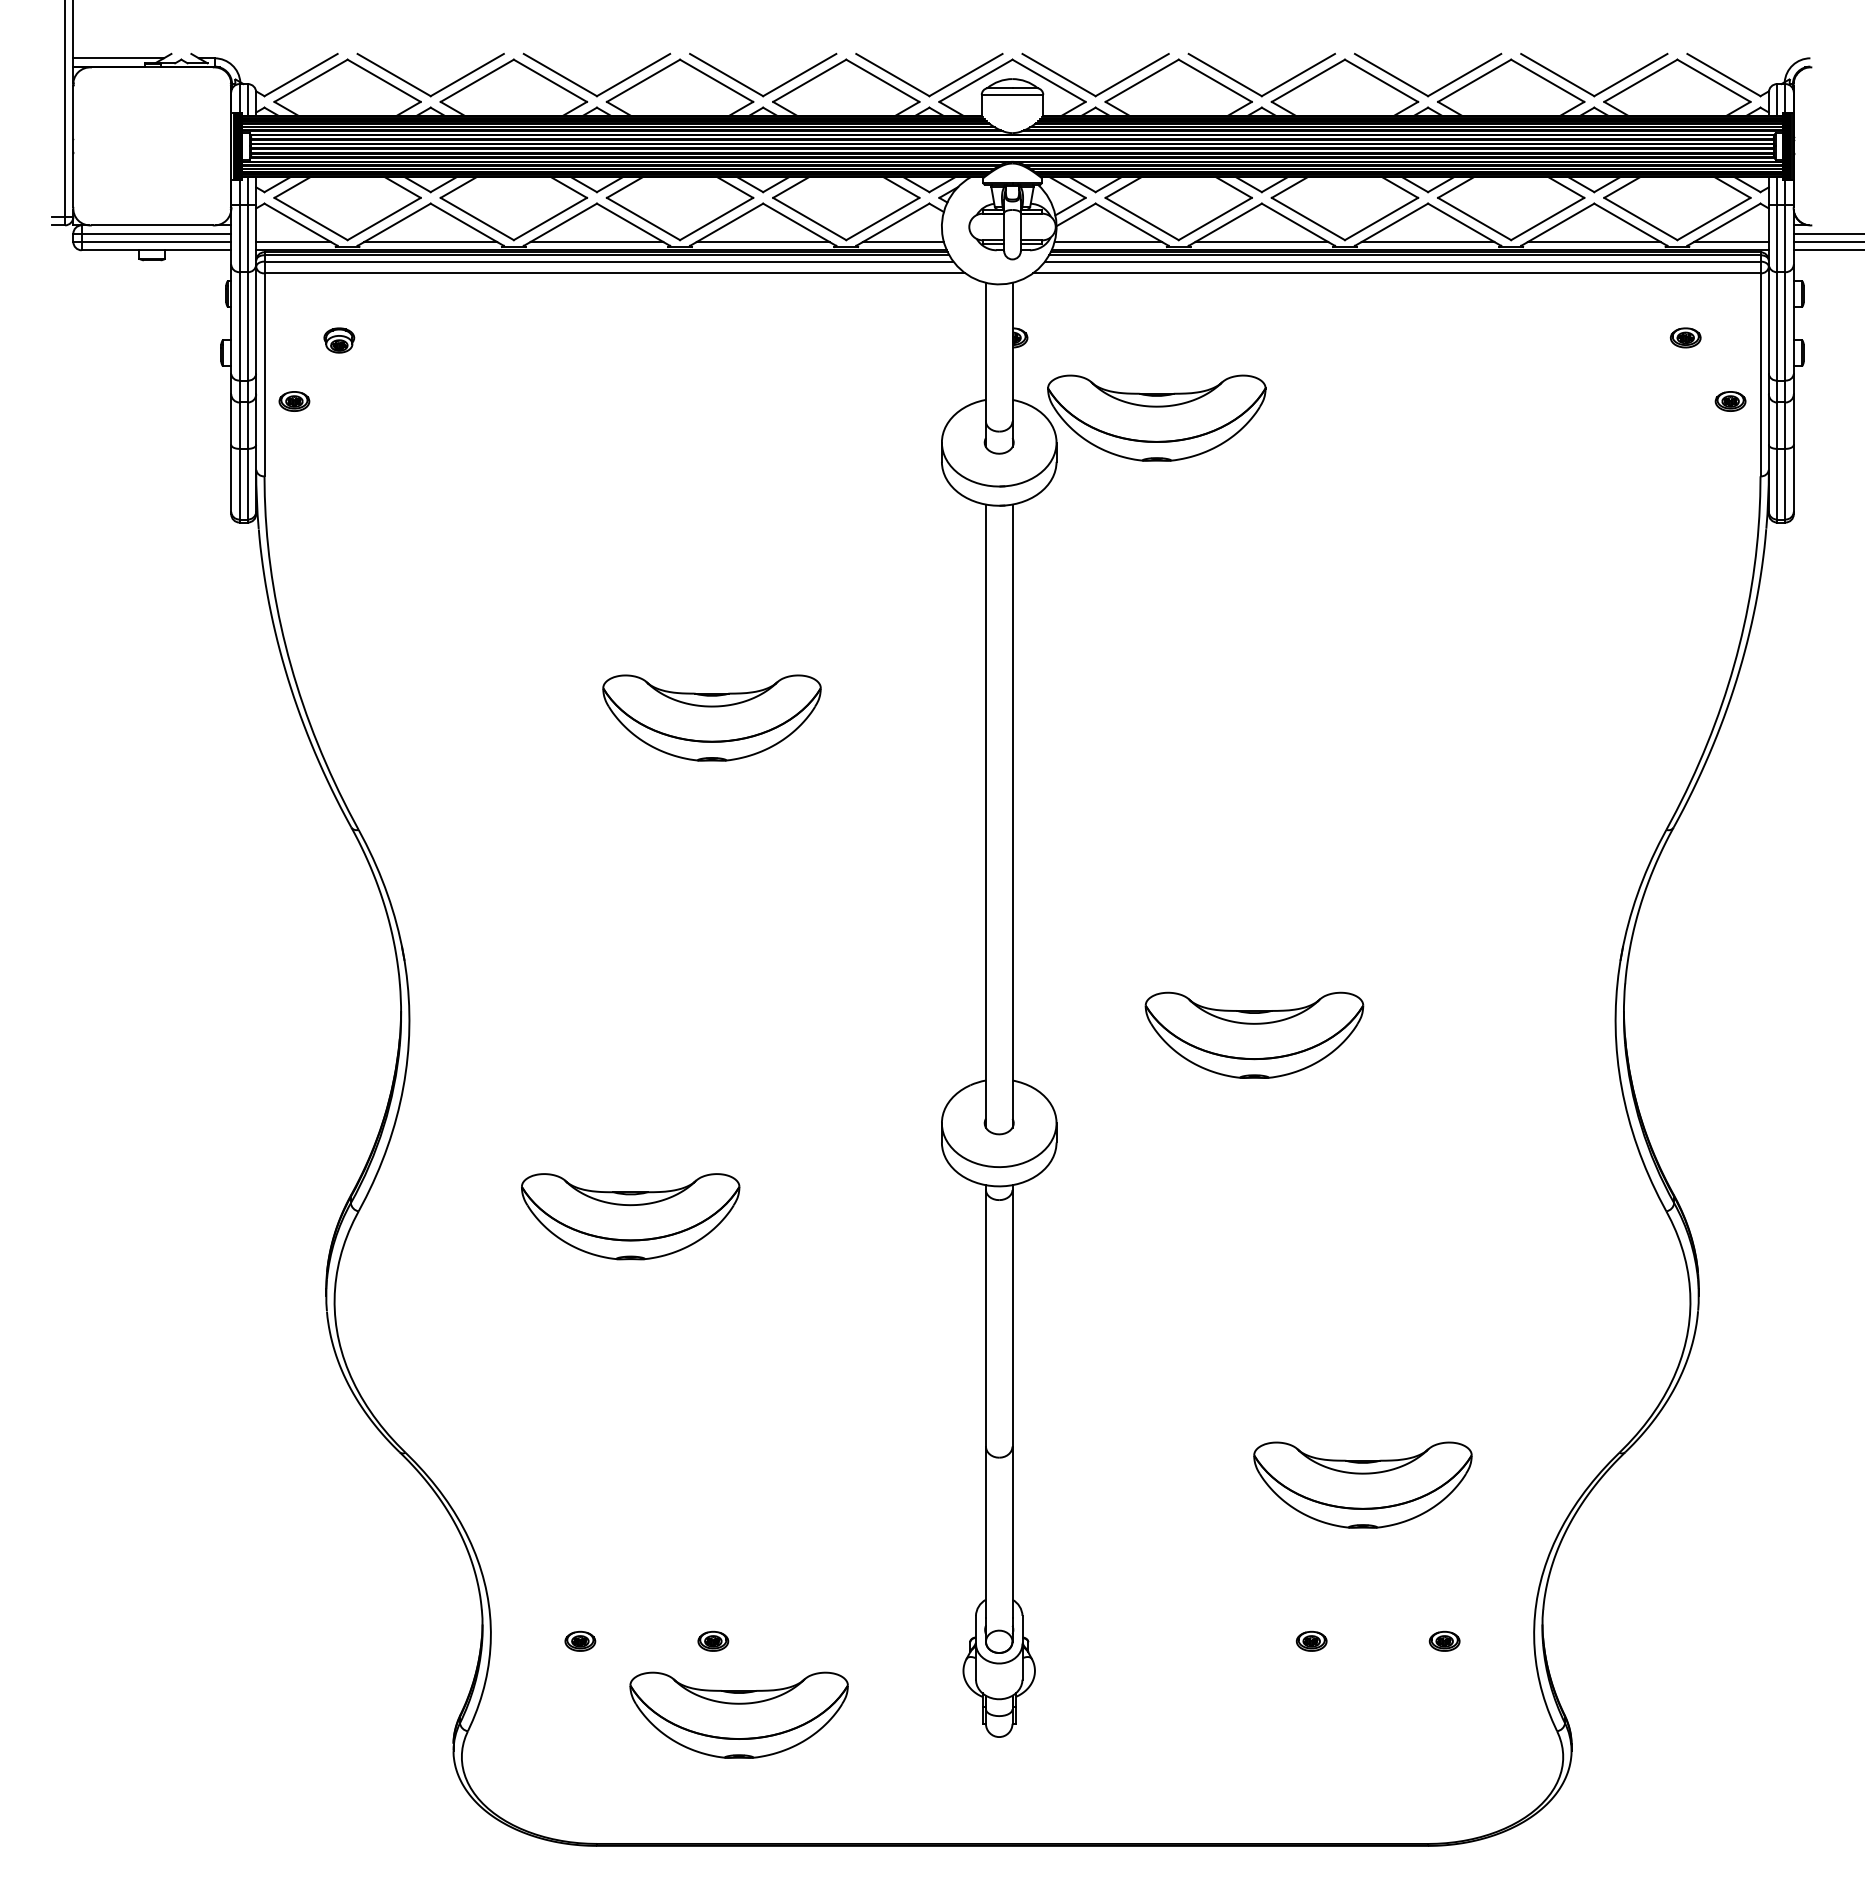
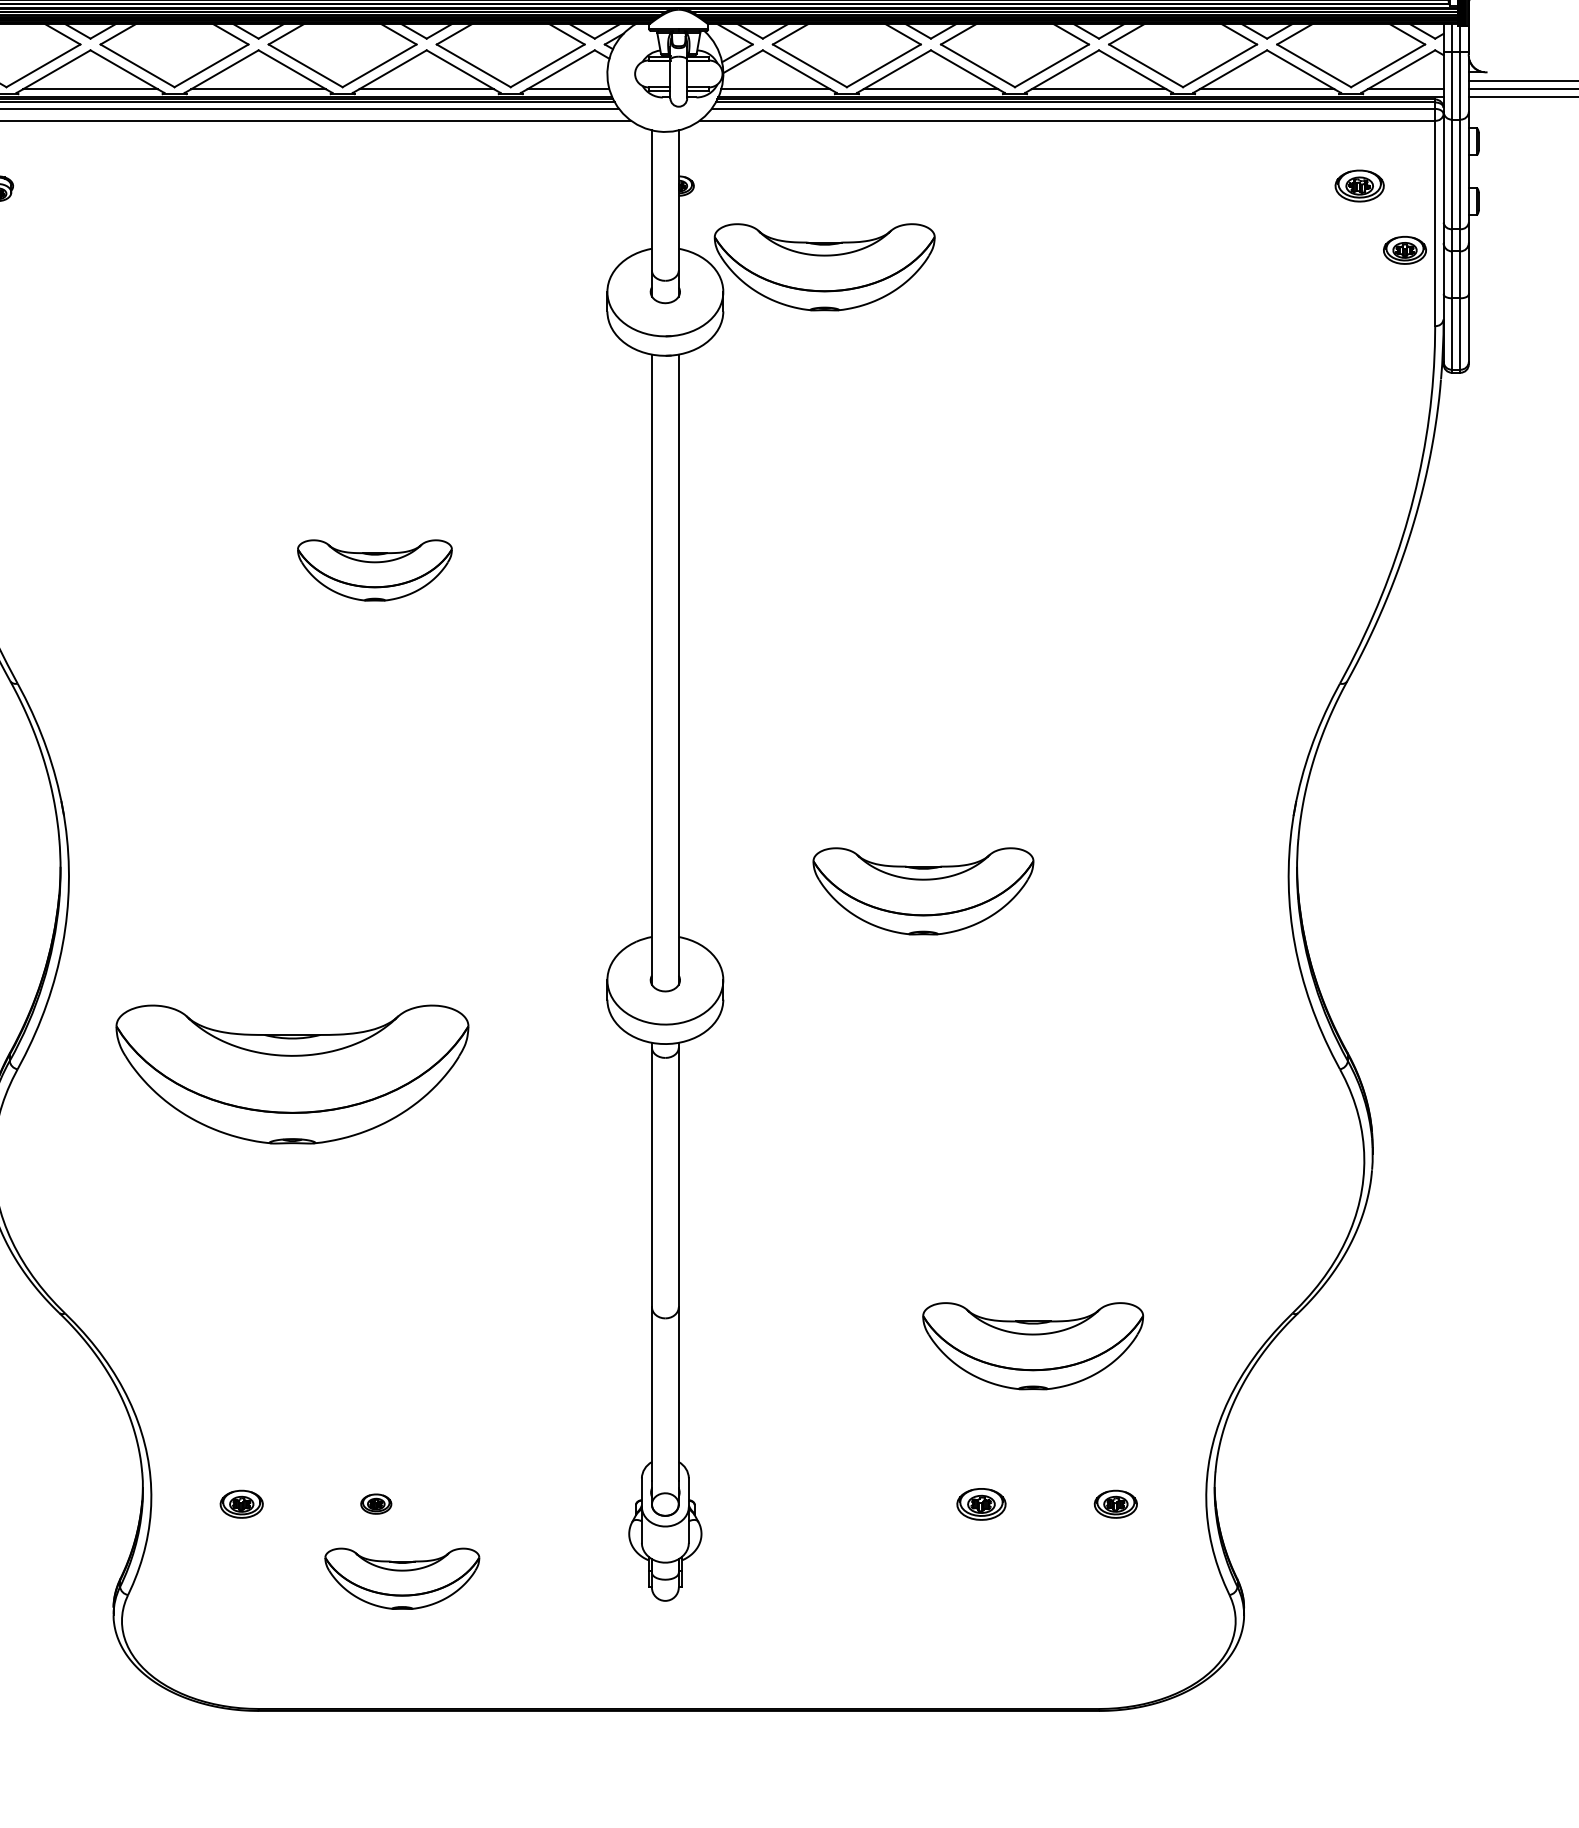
part: (1685, 337) -> (1359, 185), size x1.6
part: (1730, 401) -> (1404, 250), size x1.4
part: (711, 717) -> (374, 569), size x0.7
part: (630, 1216) -> (292, 1074), size x1.6
part: (580, 1640) -> (241, 1503), size x1.4
part: (1311, 1640) -> (981, 1503), size x1.6
part: (1444, 1640) -> (1115, 1503), size x1.4
part: (738, 1714) -> (401, 1578), size x0.7

